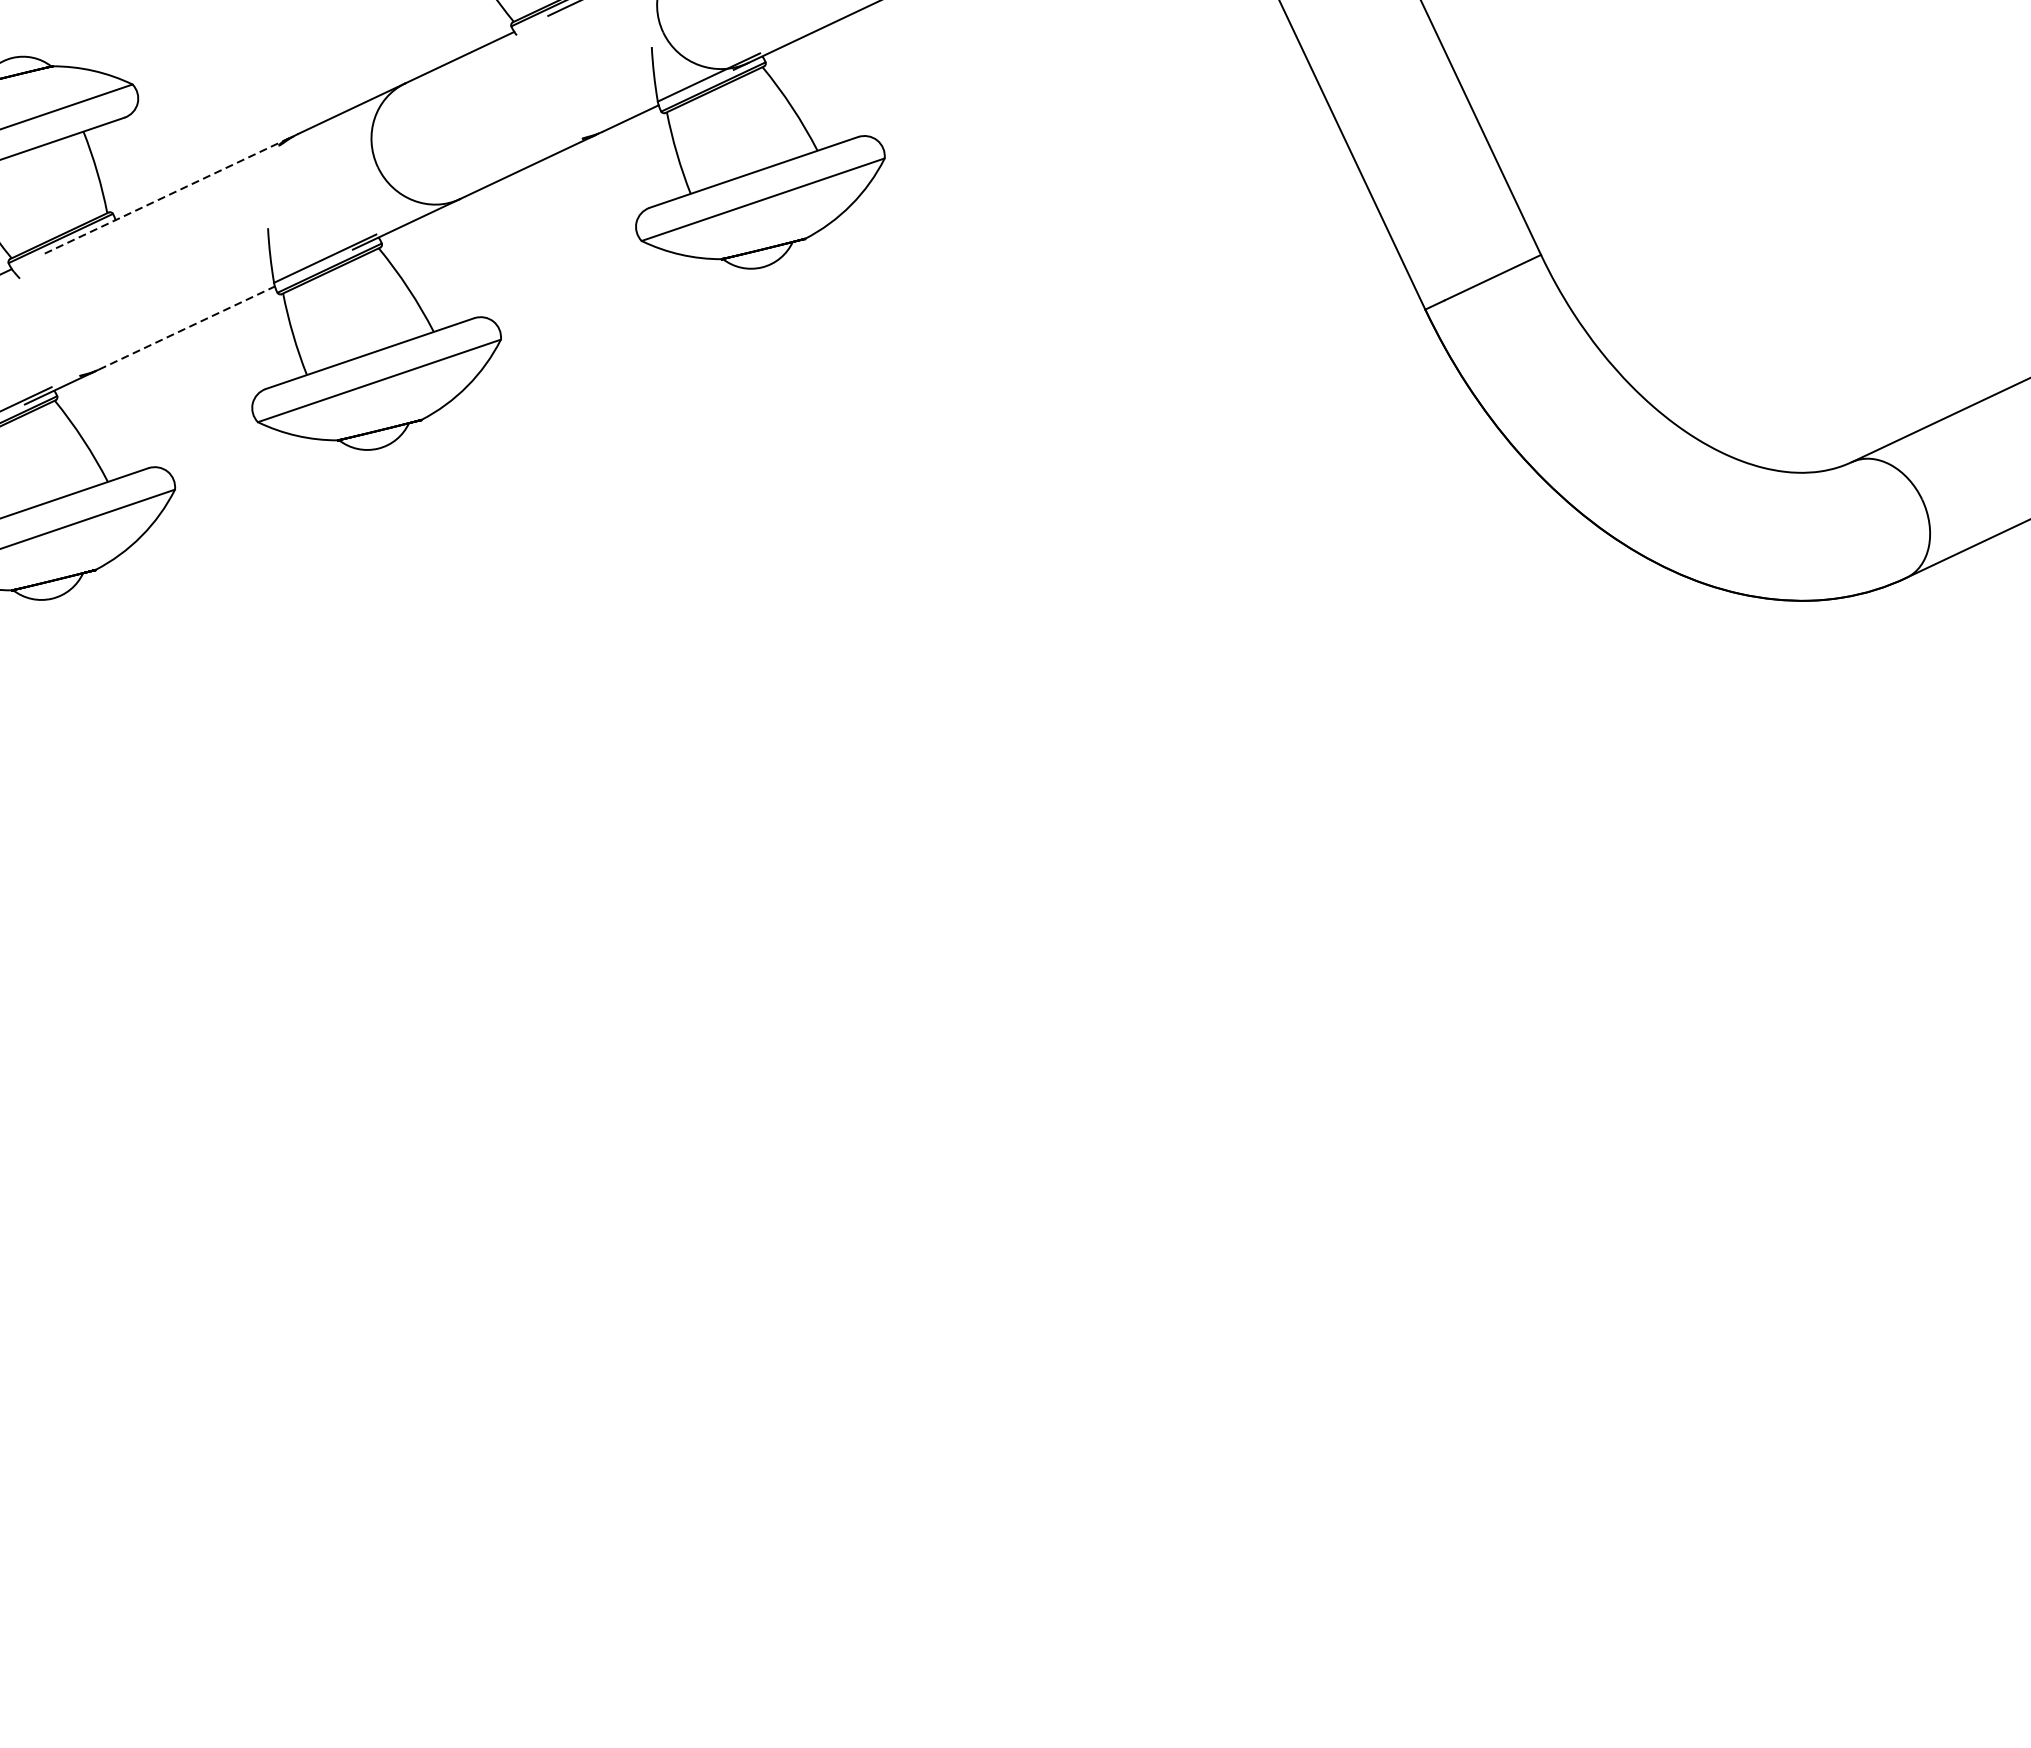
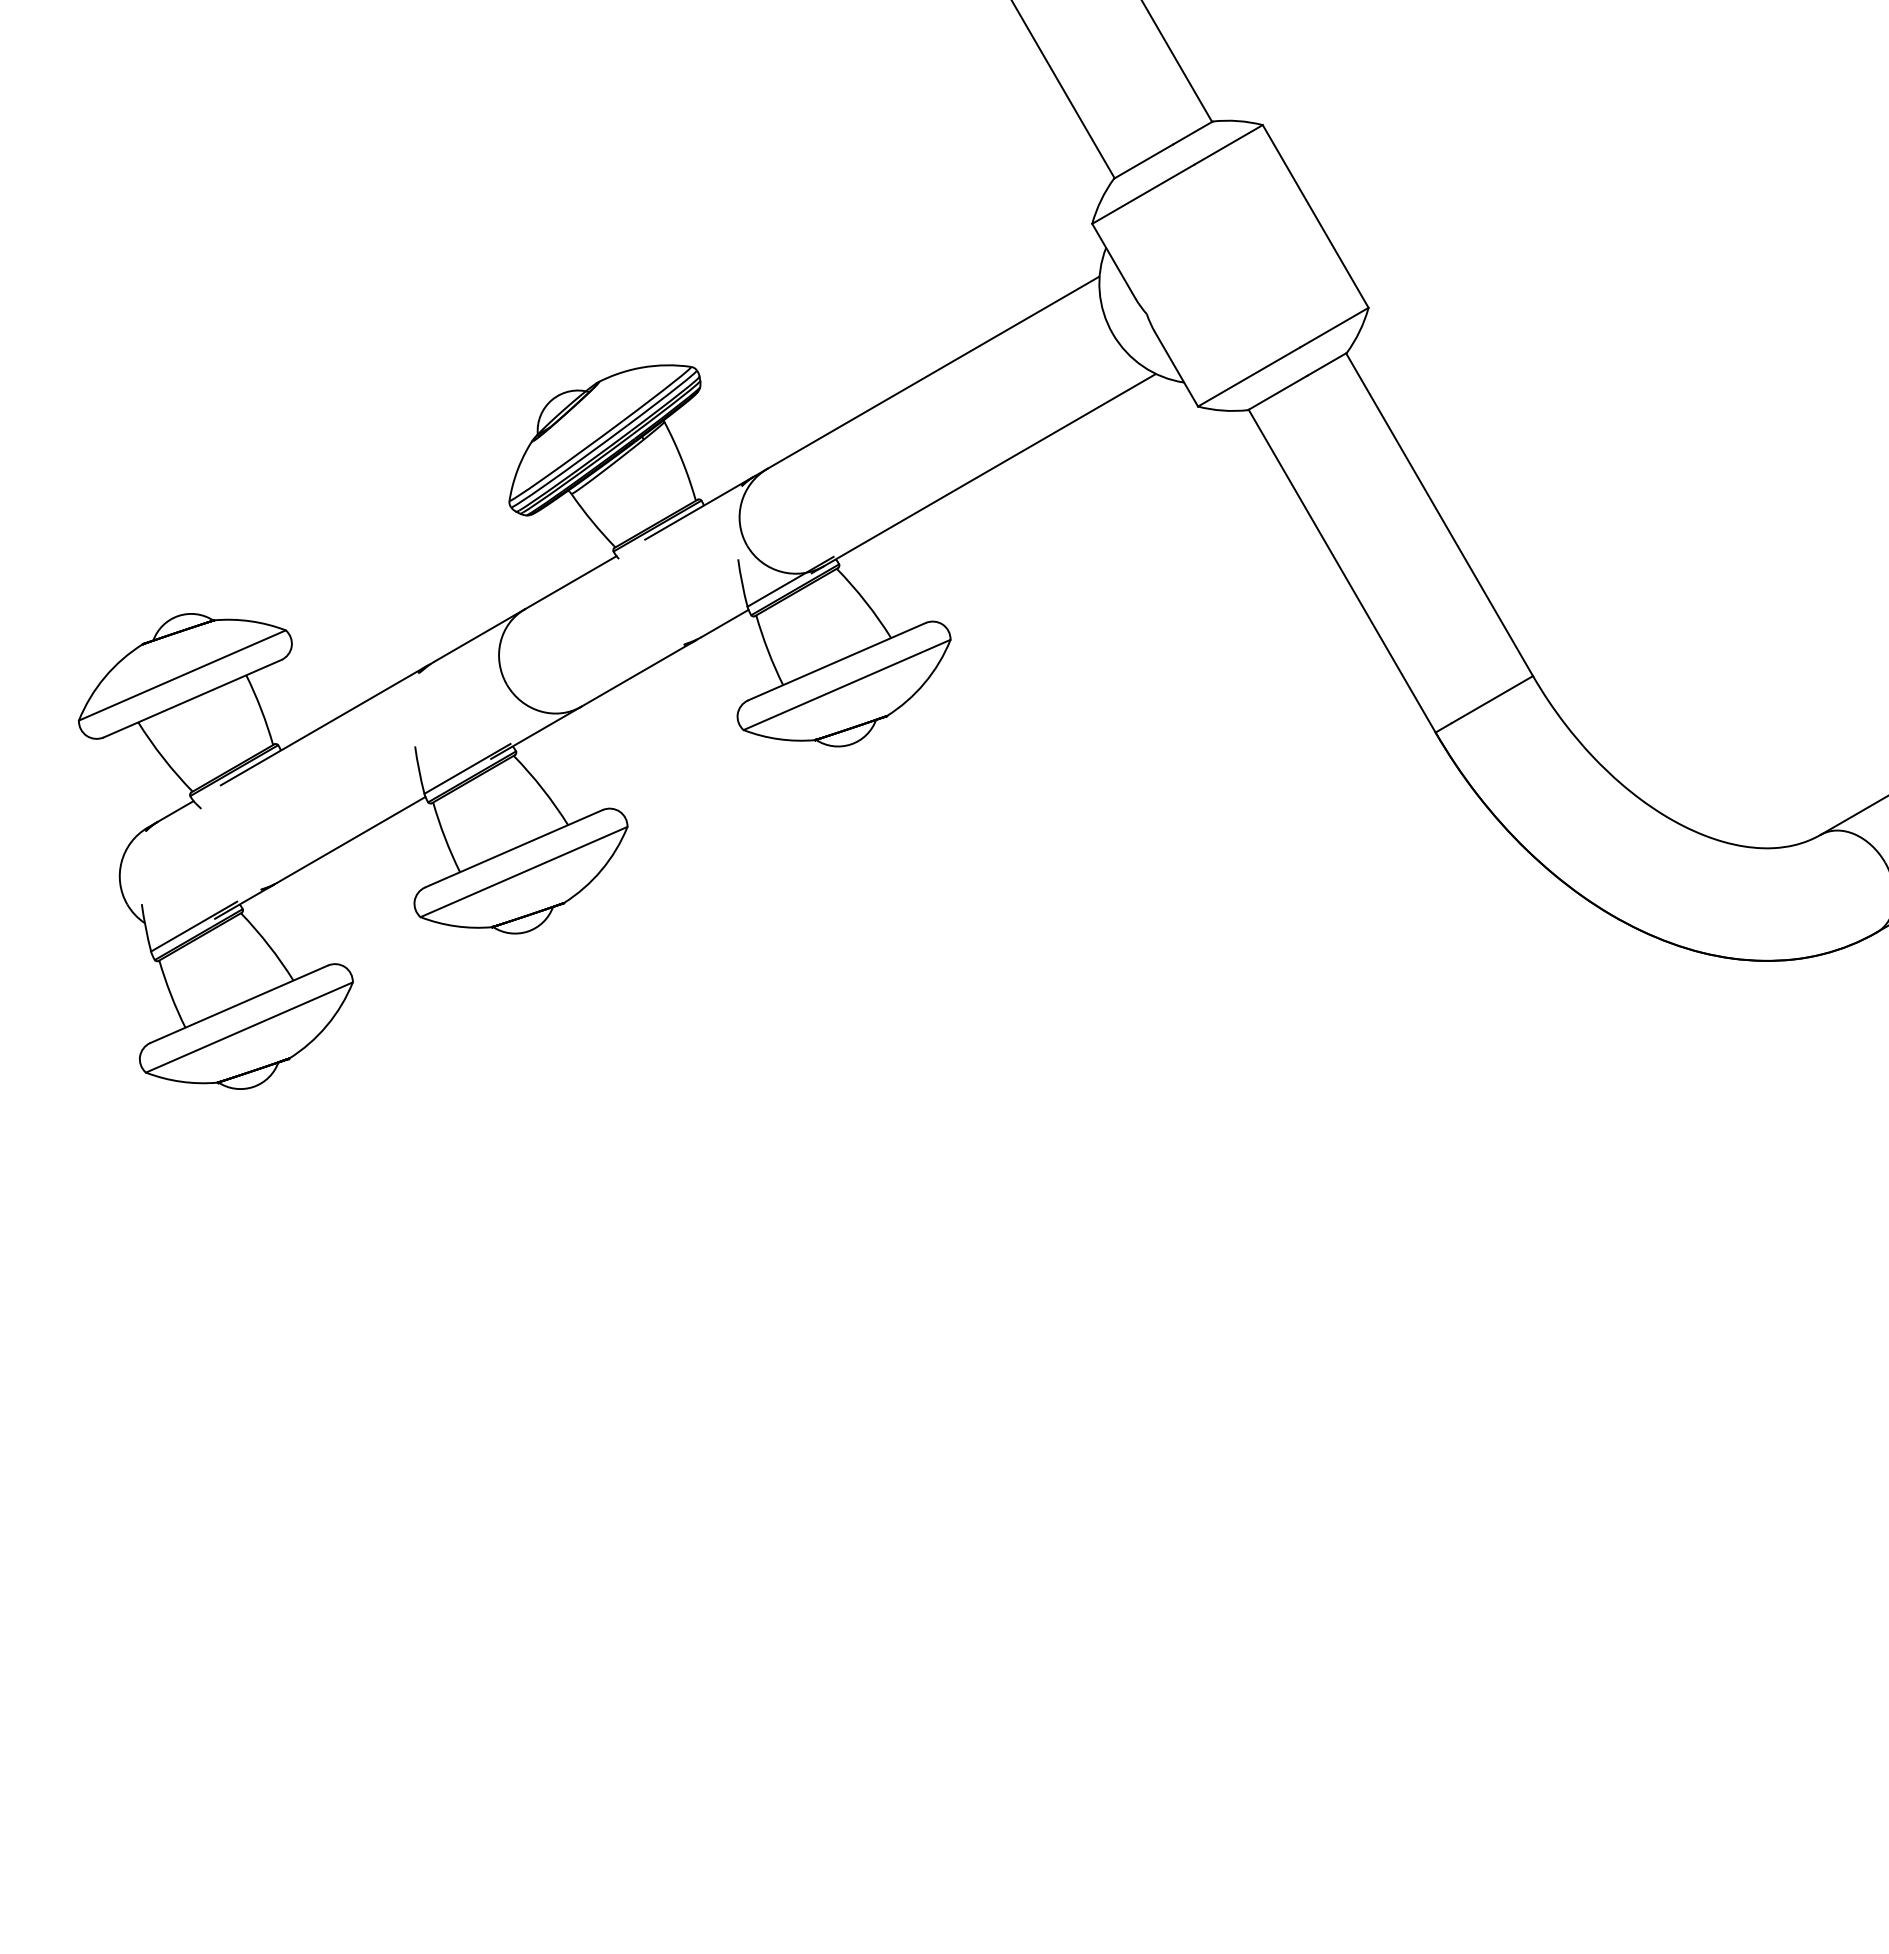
line: (166, 195) -> (323, 725), dashed -> solid
line: (187, 327) -> (351, 839), dashed -> solid

